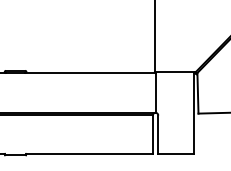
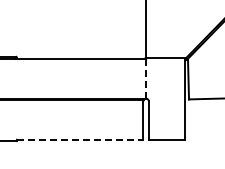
line: (155, 92) -> (146, 78), solid -> dashed
line: (90, 153) -> (81, 139), solid -> dashed

